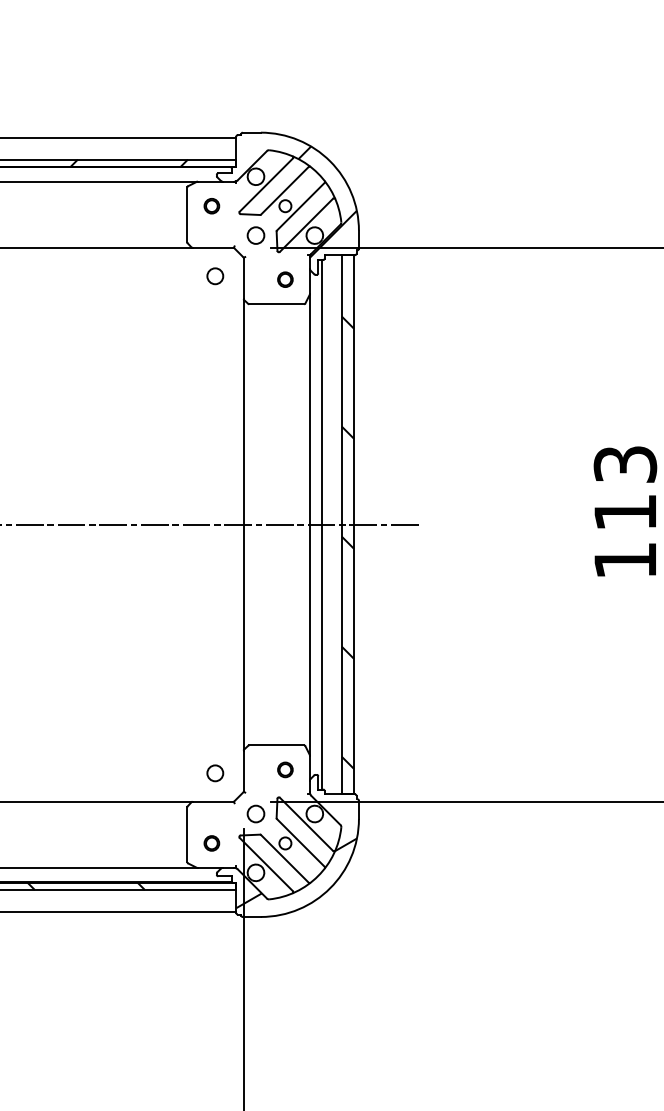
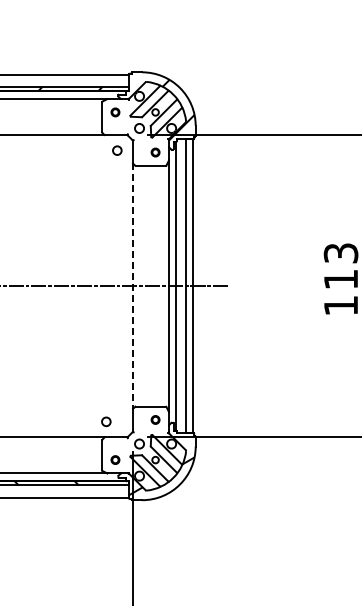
line: (243, 525) -> (132, 286), solid -> dashed
hatch: (347, 541) -> (189, 295), removed
circle: (215, 772) -> (106, 421), moved

